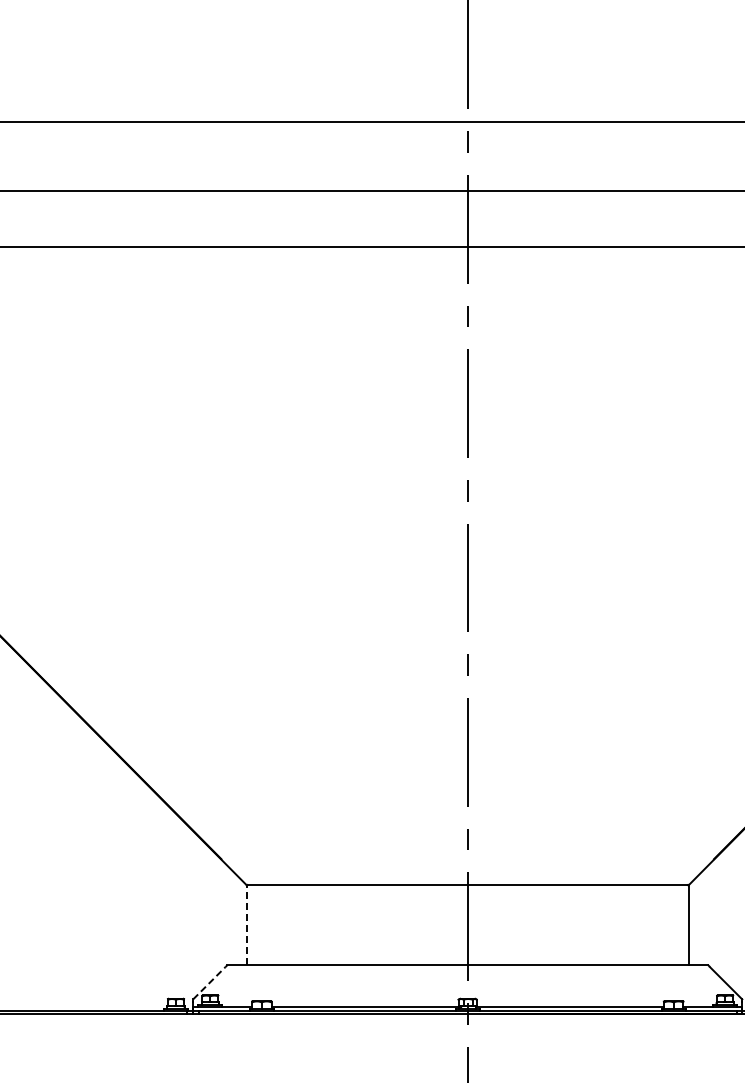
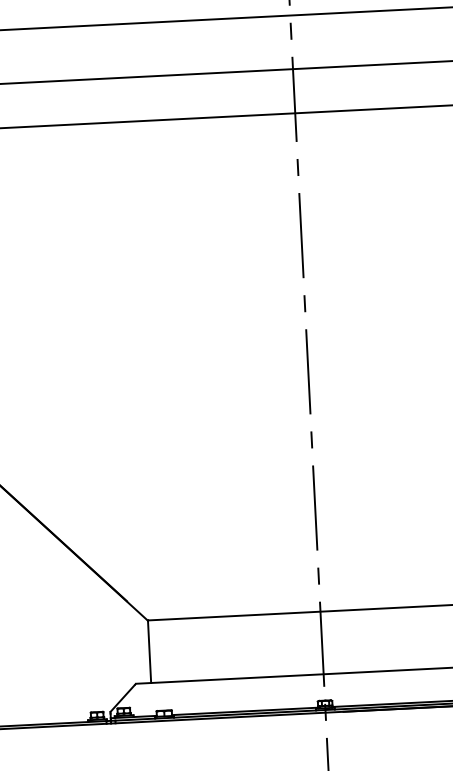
line: (246, 925) -> (149, 652), dashed -> solid
line: (209, 983) -> (122, 698), dashed -> solid

